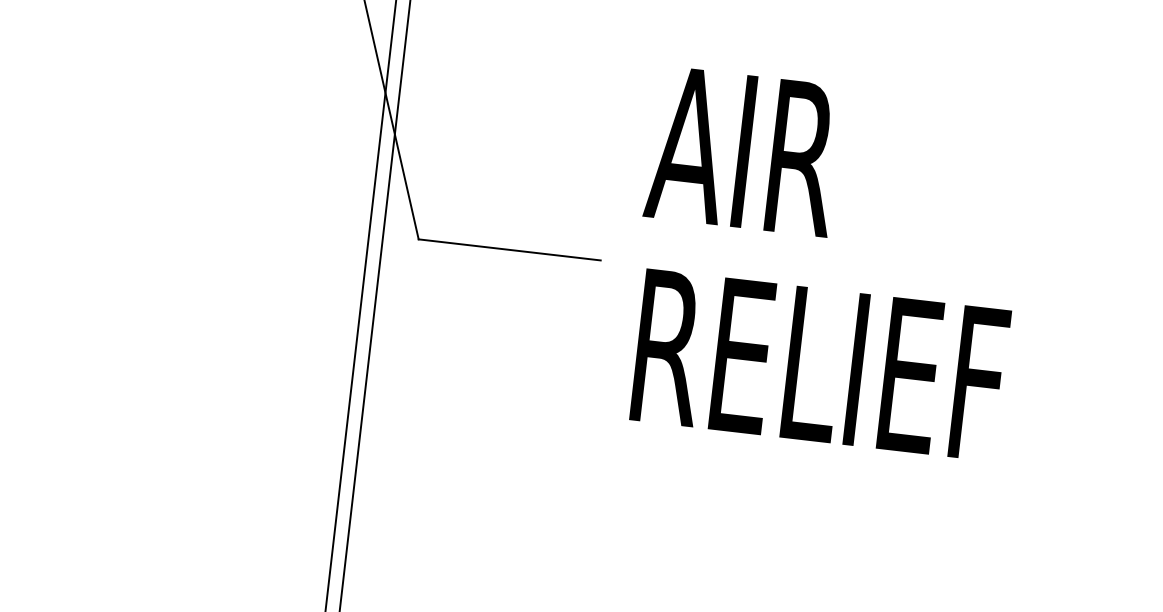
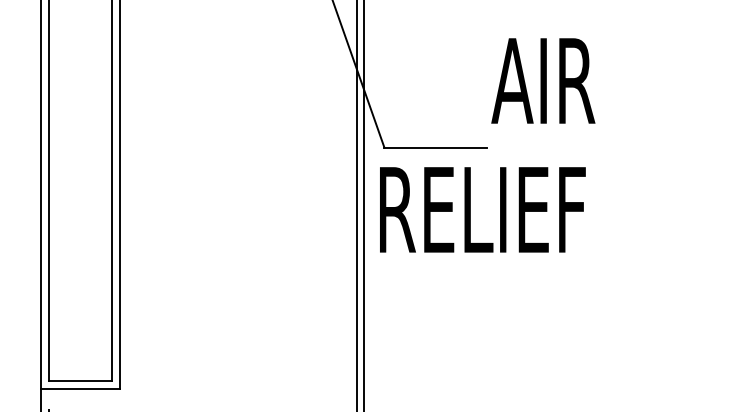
text: (743, 150) -> (543, 80), moved
text: (819, 364) -> (482, 209), moved

